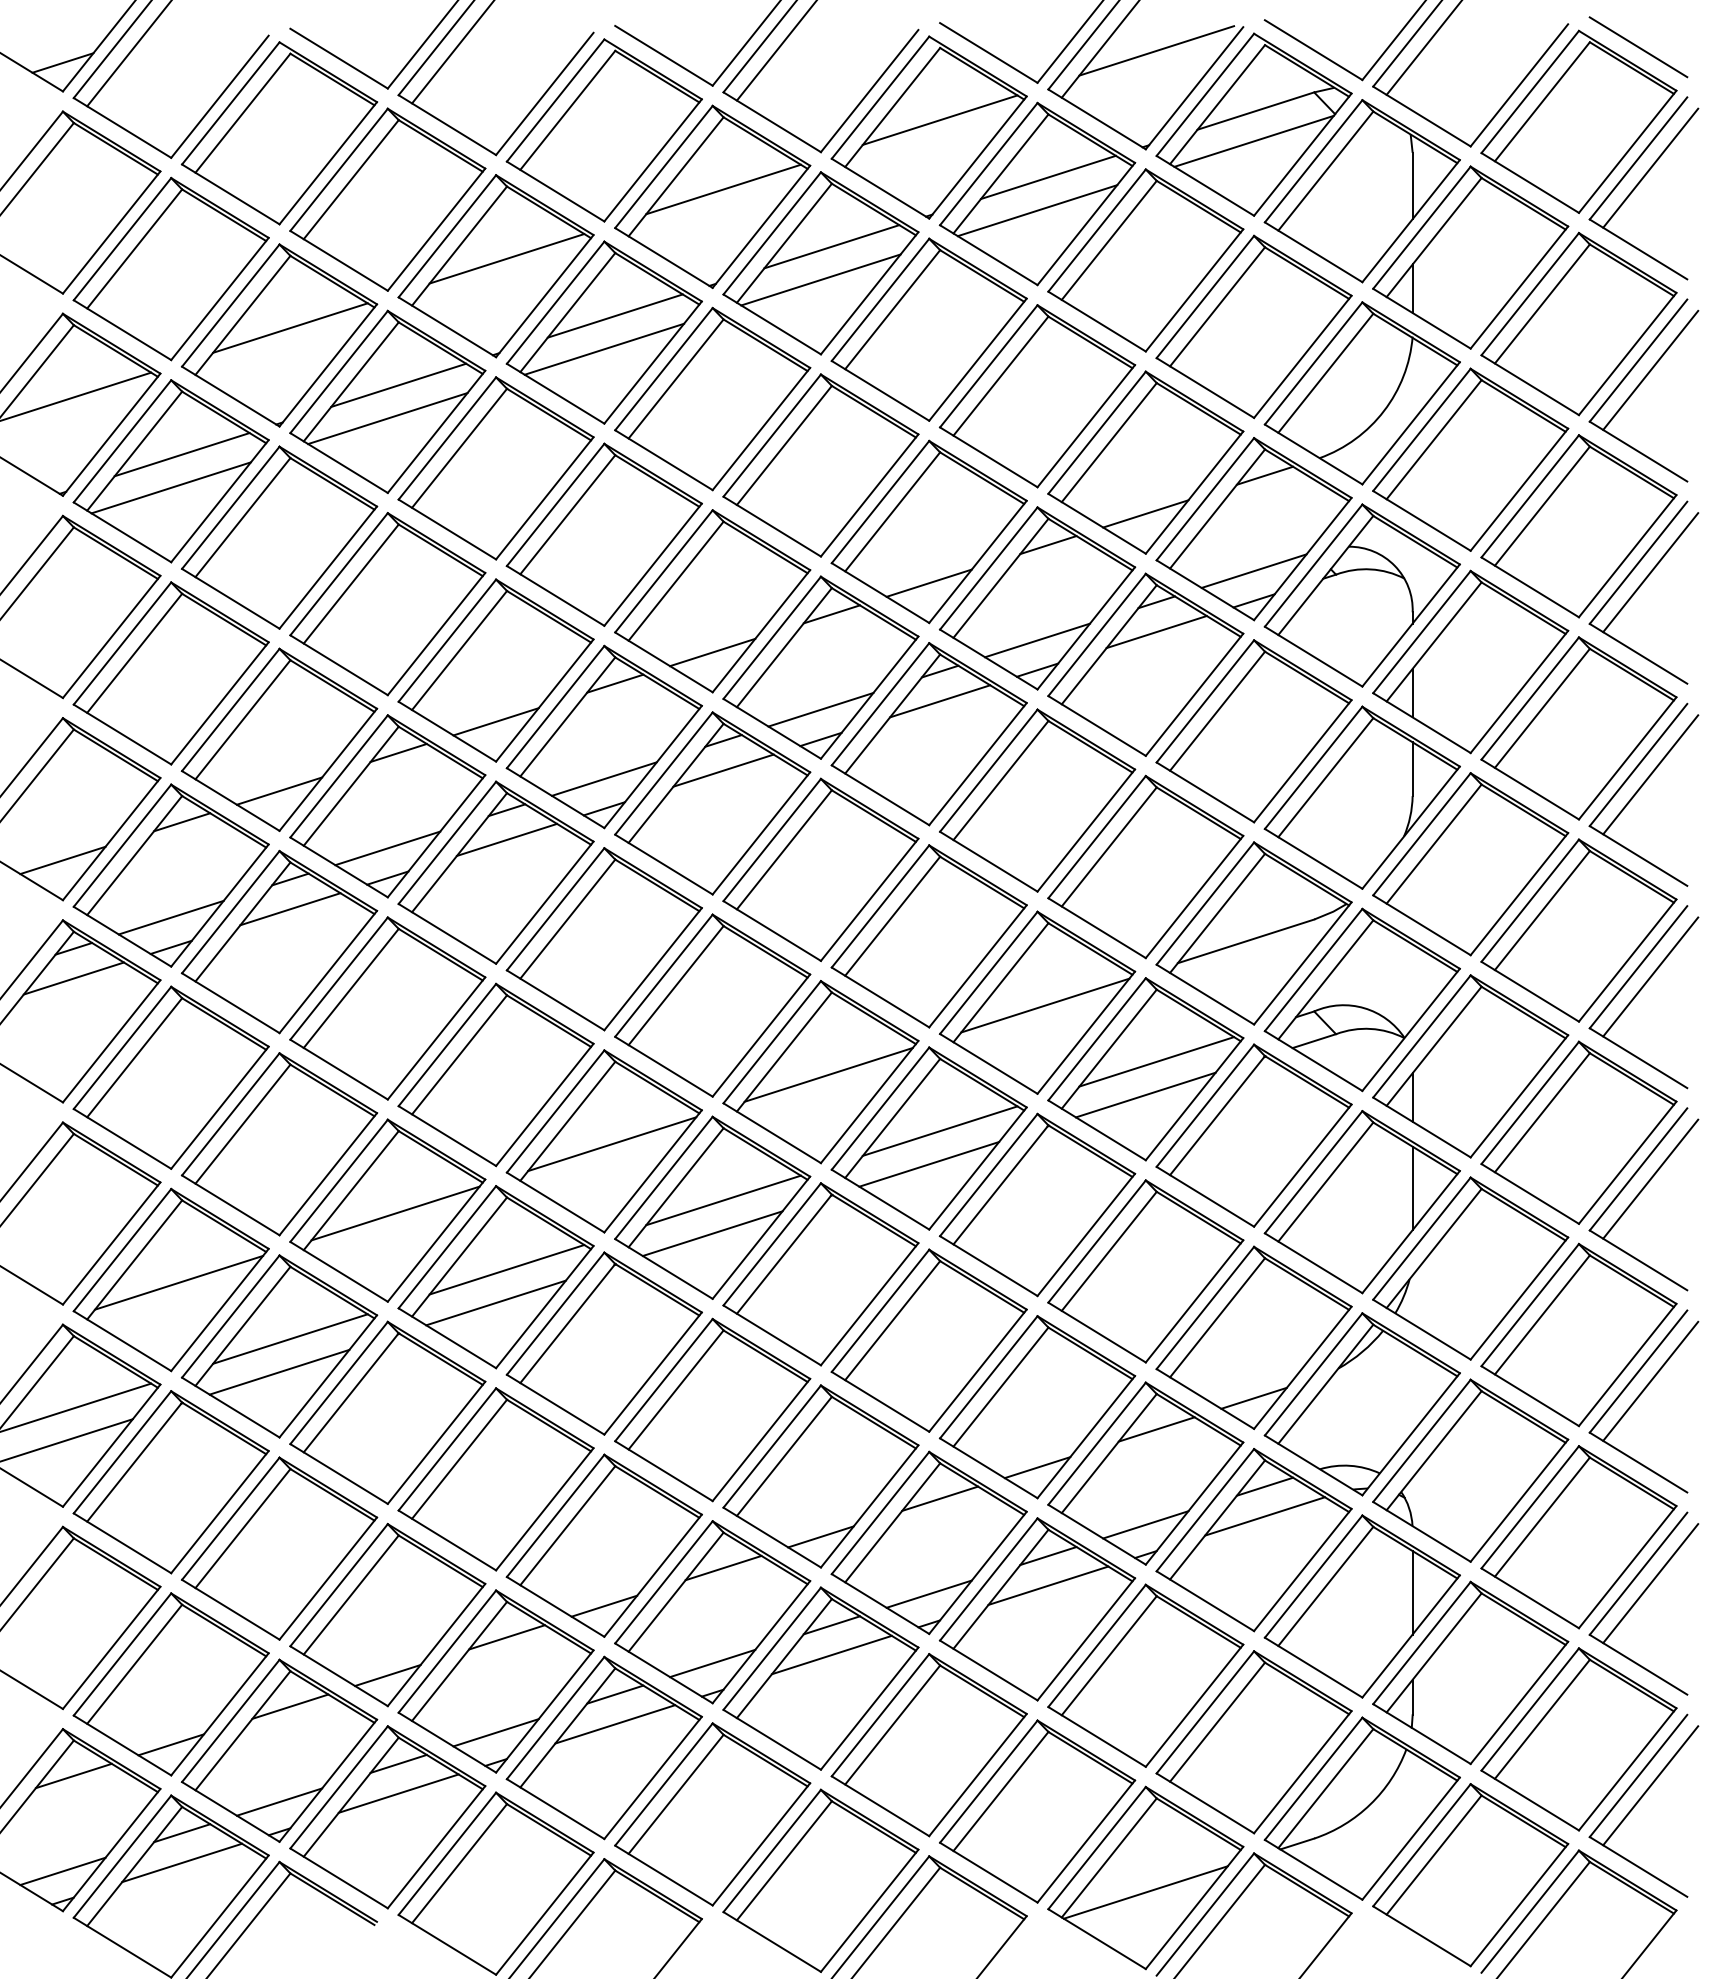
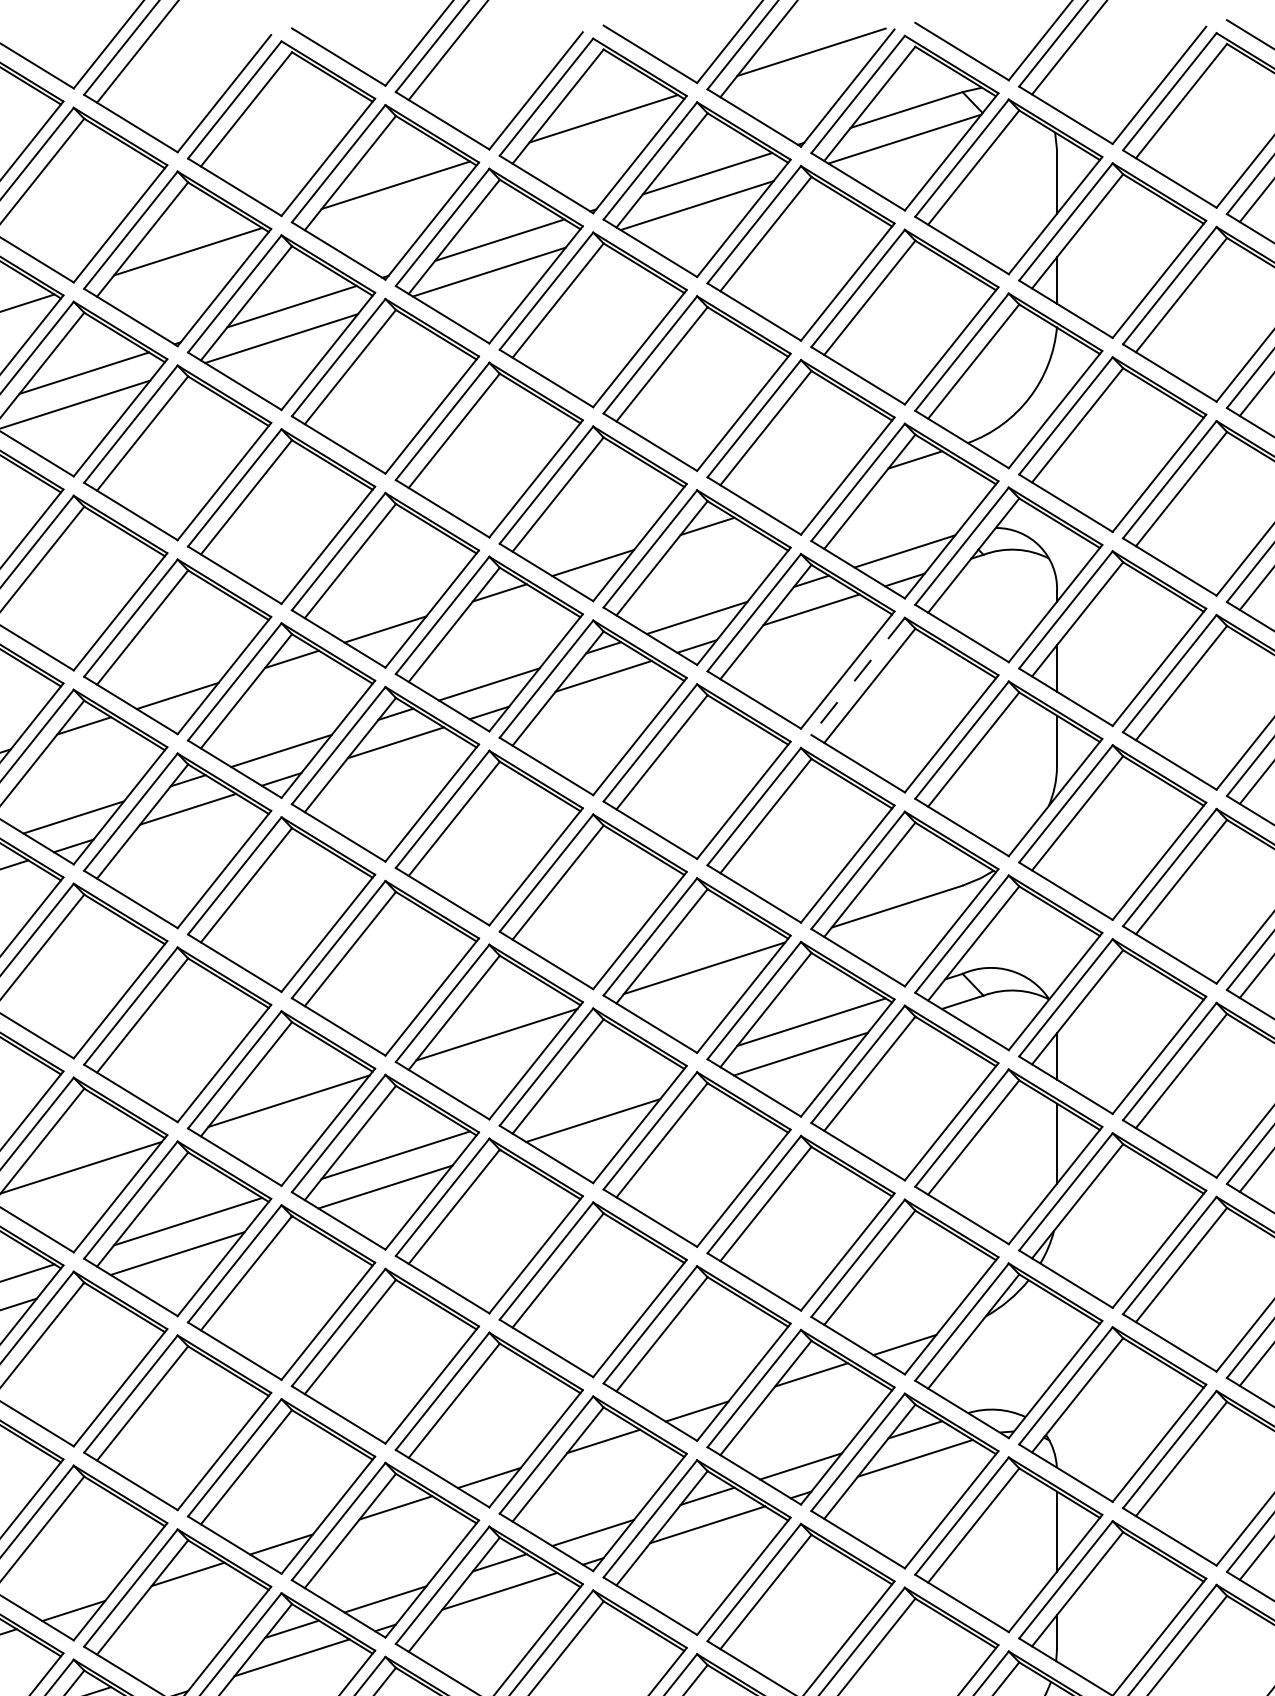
line: (1145, 513) -> (800, 496), removed
line: (1205, 701) -> (858, 676), solid -> dashed
line: (939, 1130) -> (603, 1088), removed
line: (495, 1732) -> (177, 1665), removed

